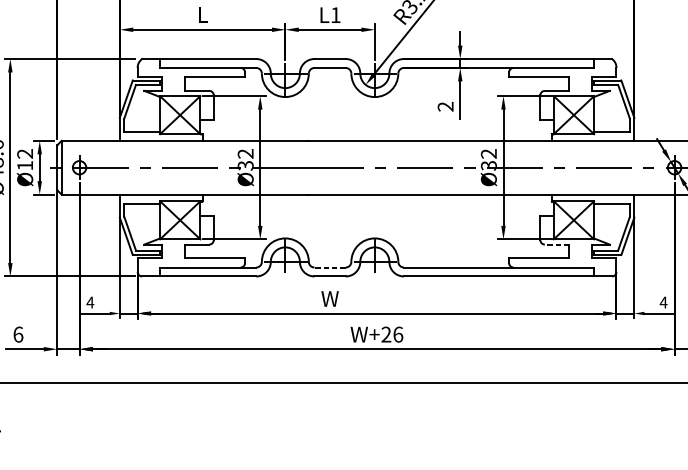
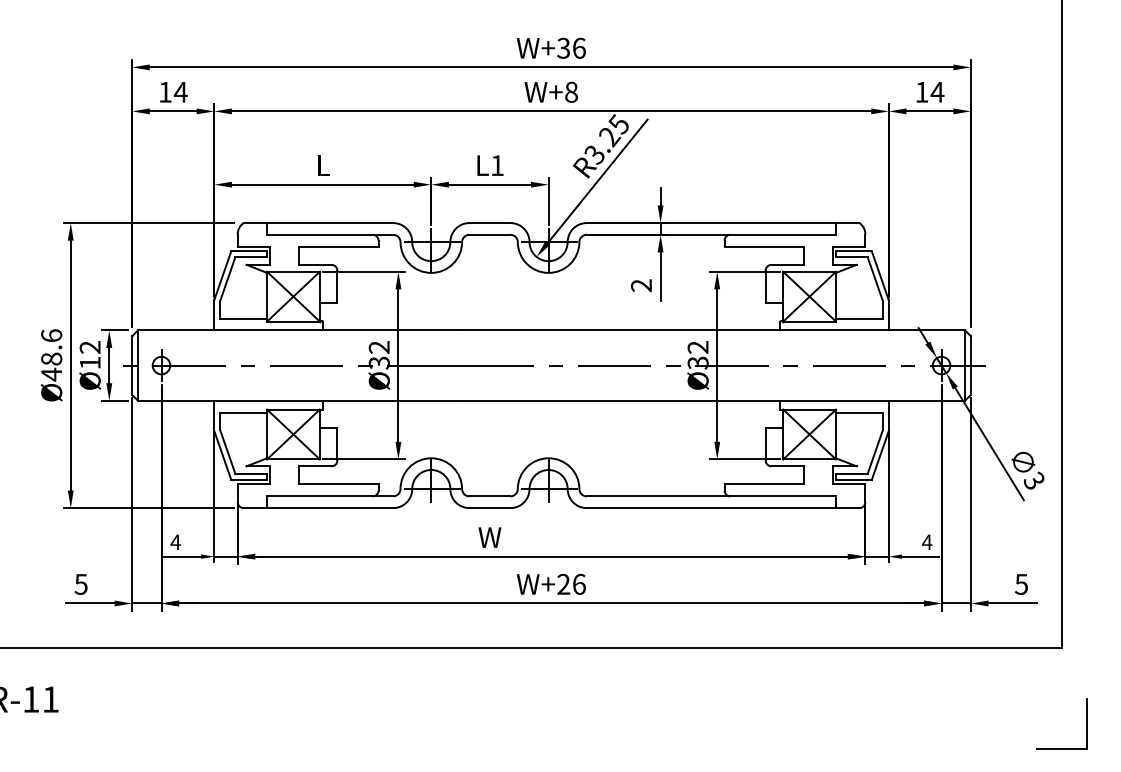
line: (557, 244) -> (787, 466), dashed -> solid
line: (329, 267) -> (489, 496), dashed -> solid
text: (17, 333) -> (80, 583), 6 -> 5

